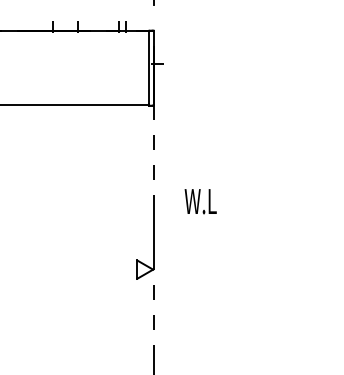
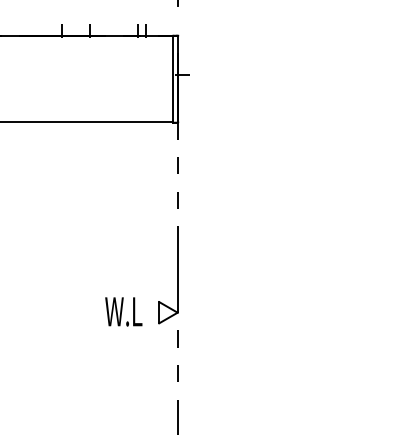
text: (200, 201) -> (123, 311), moved

